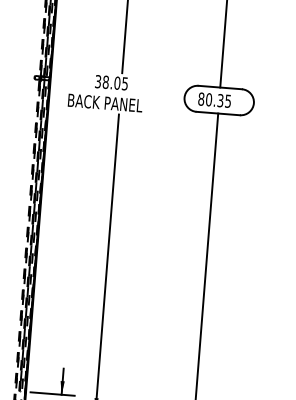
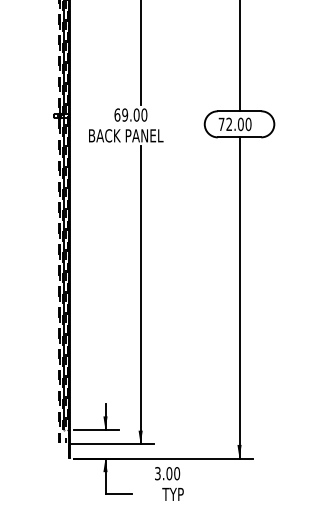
text: (111, 82) -> (130, 114), 38.05 -> 69.00
text: (214, 100) -> (234, 124), 80.35 -> 72.00

